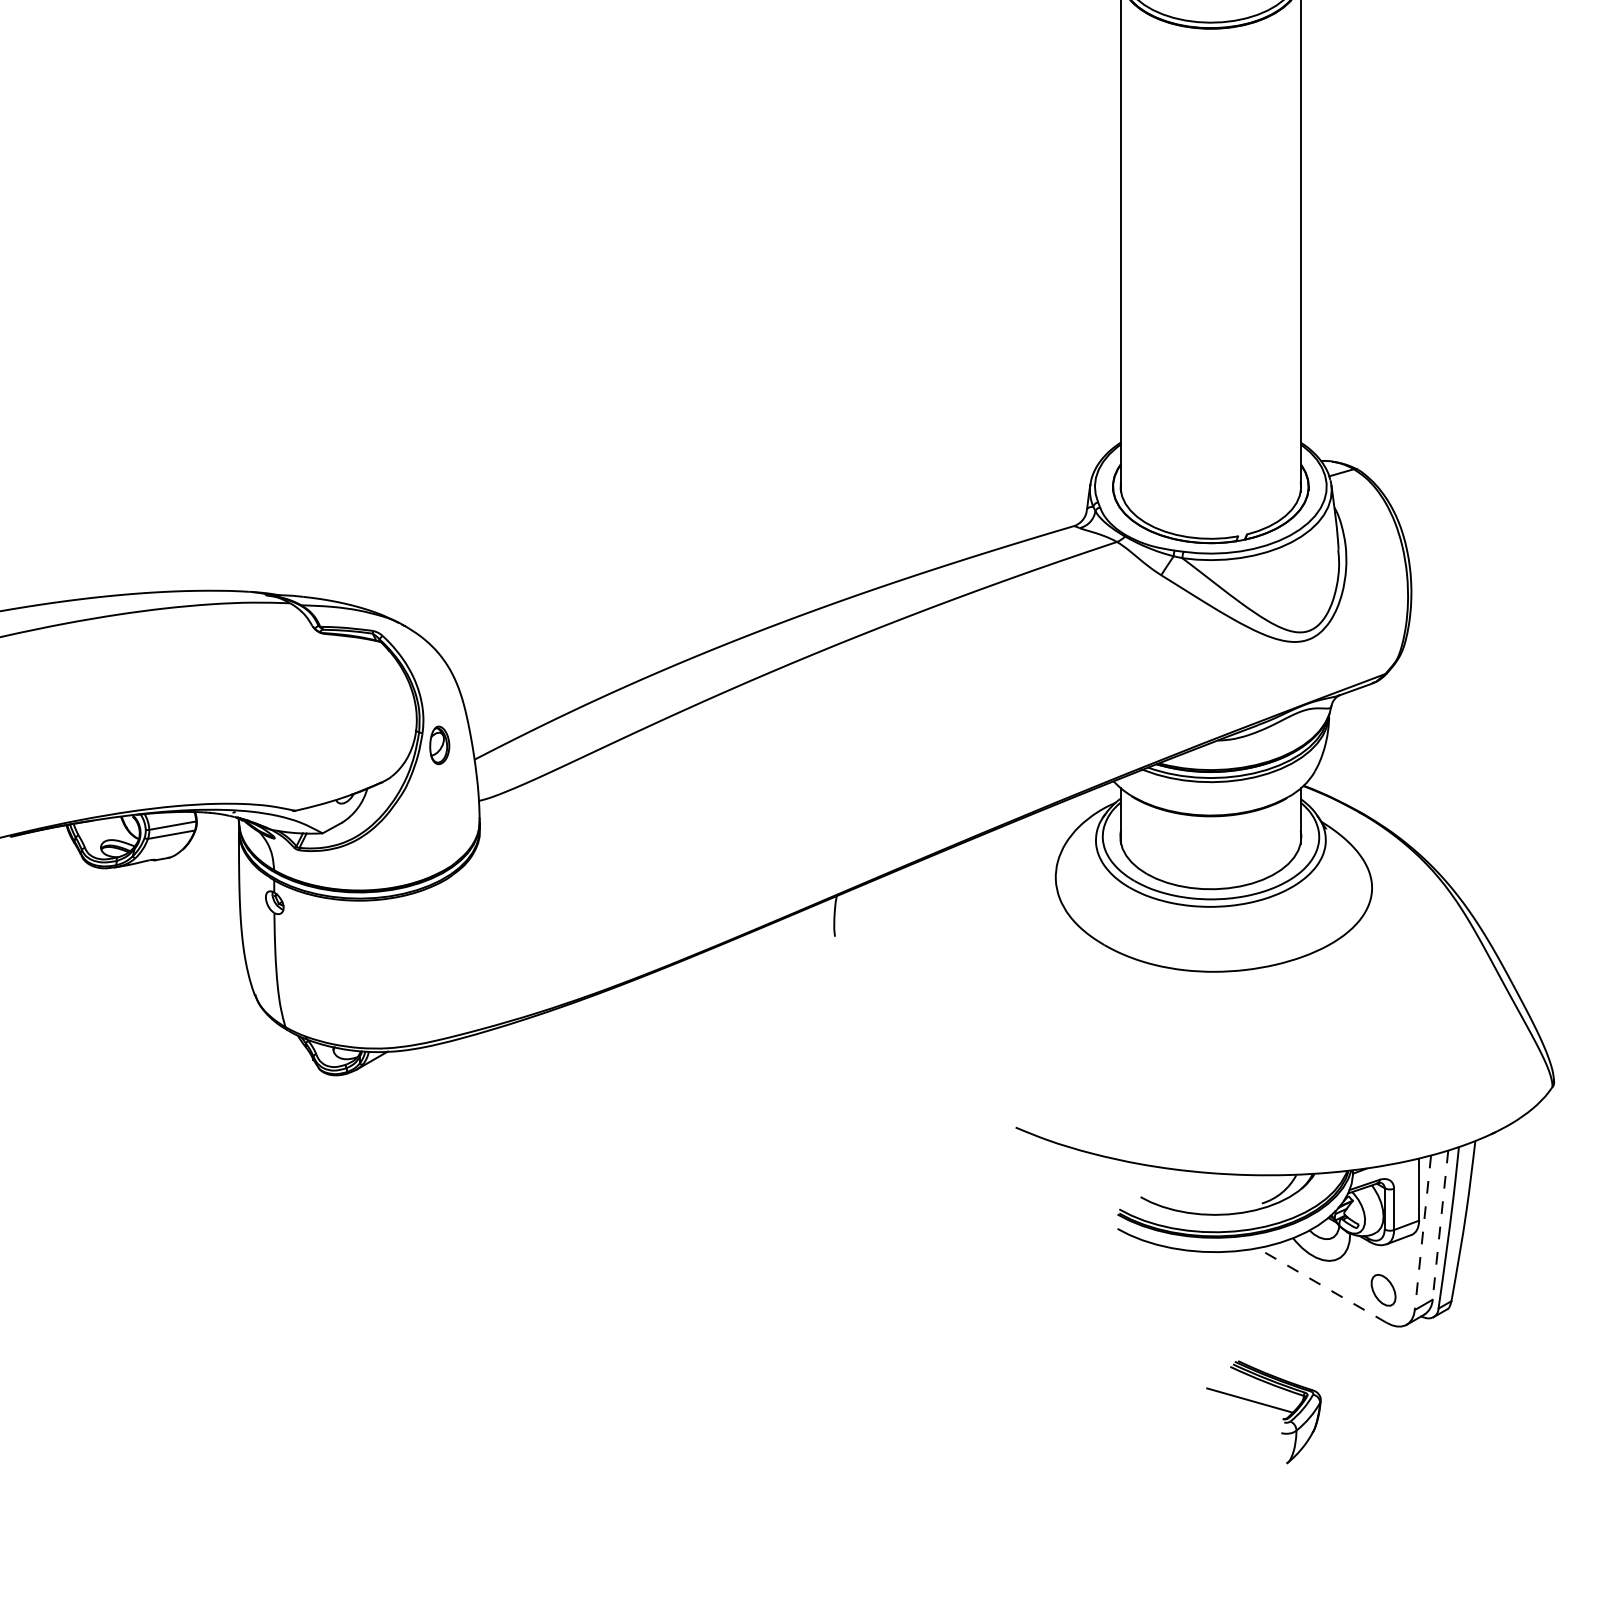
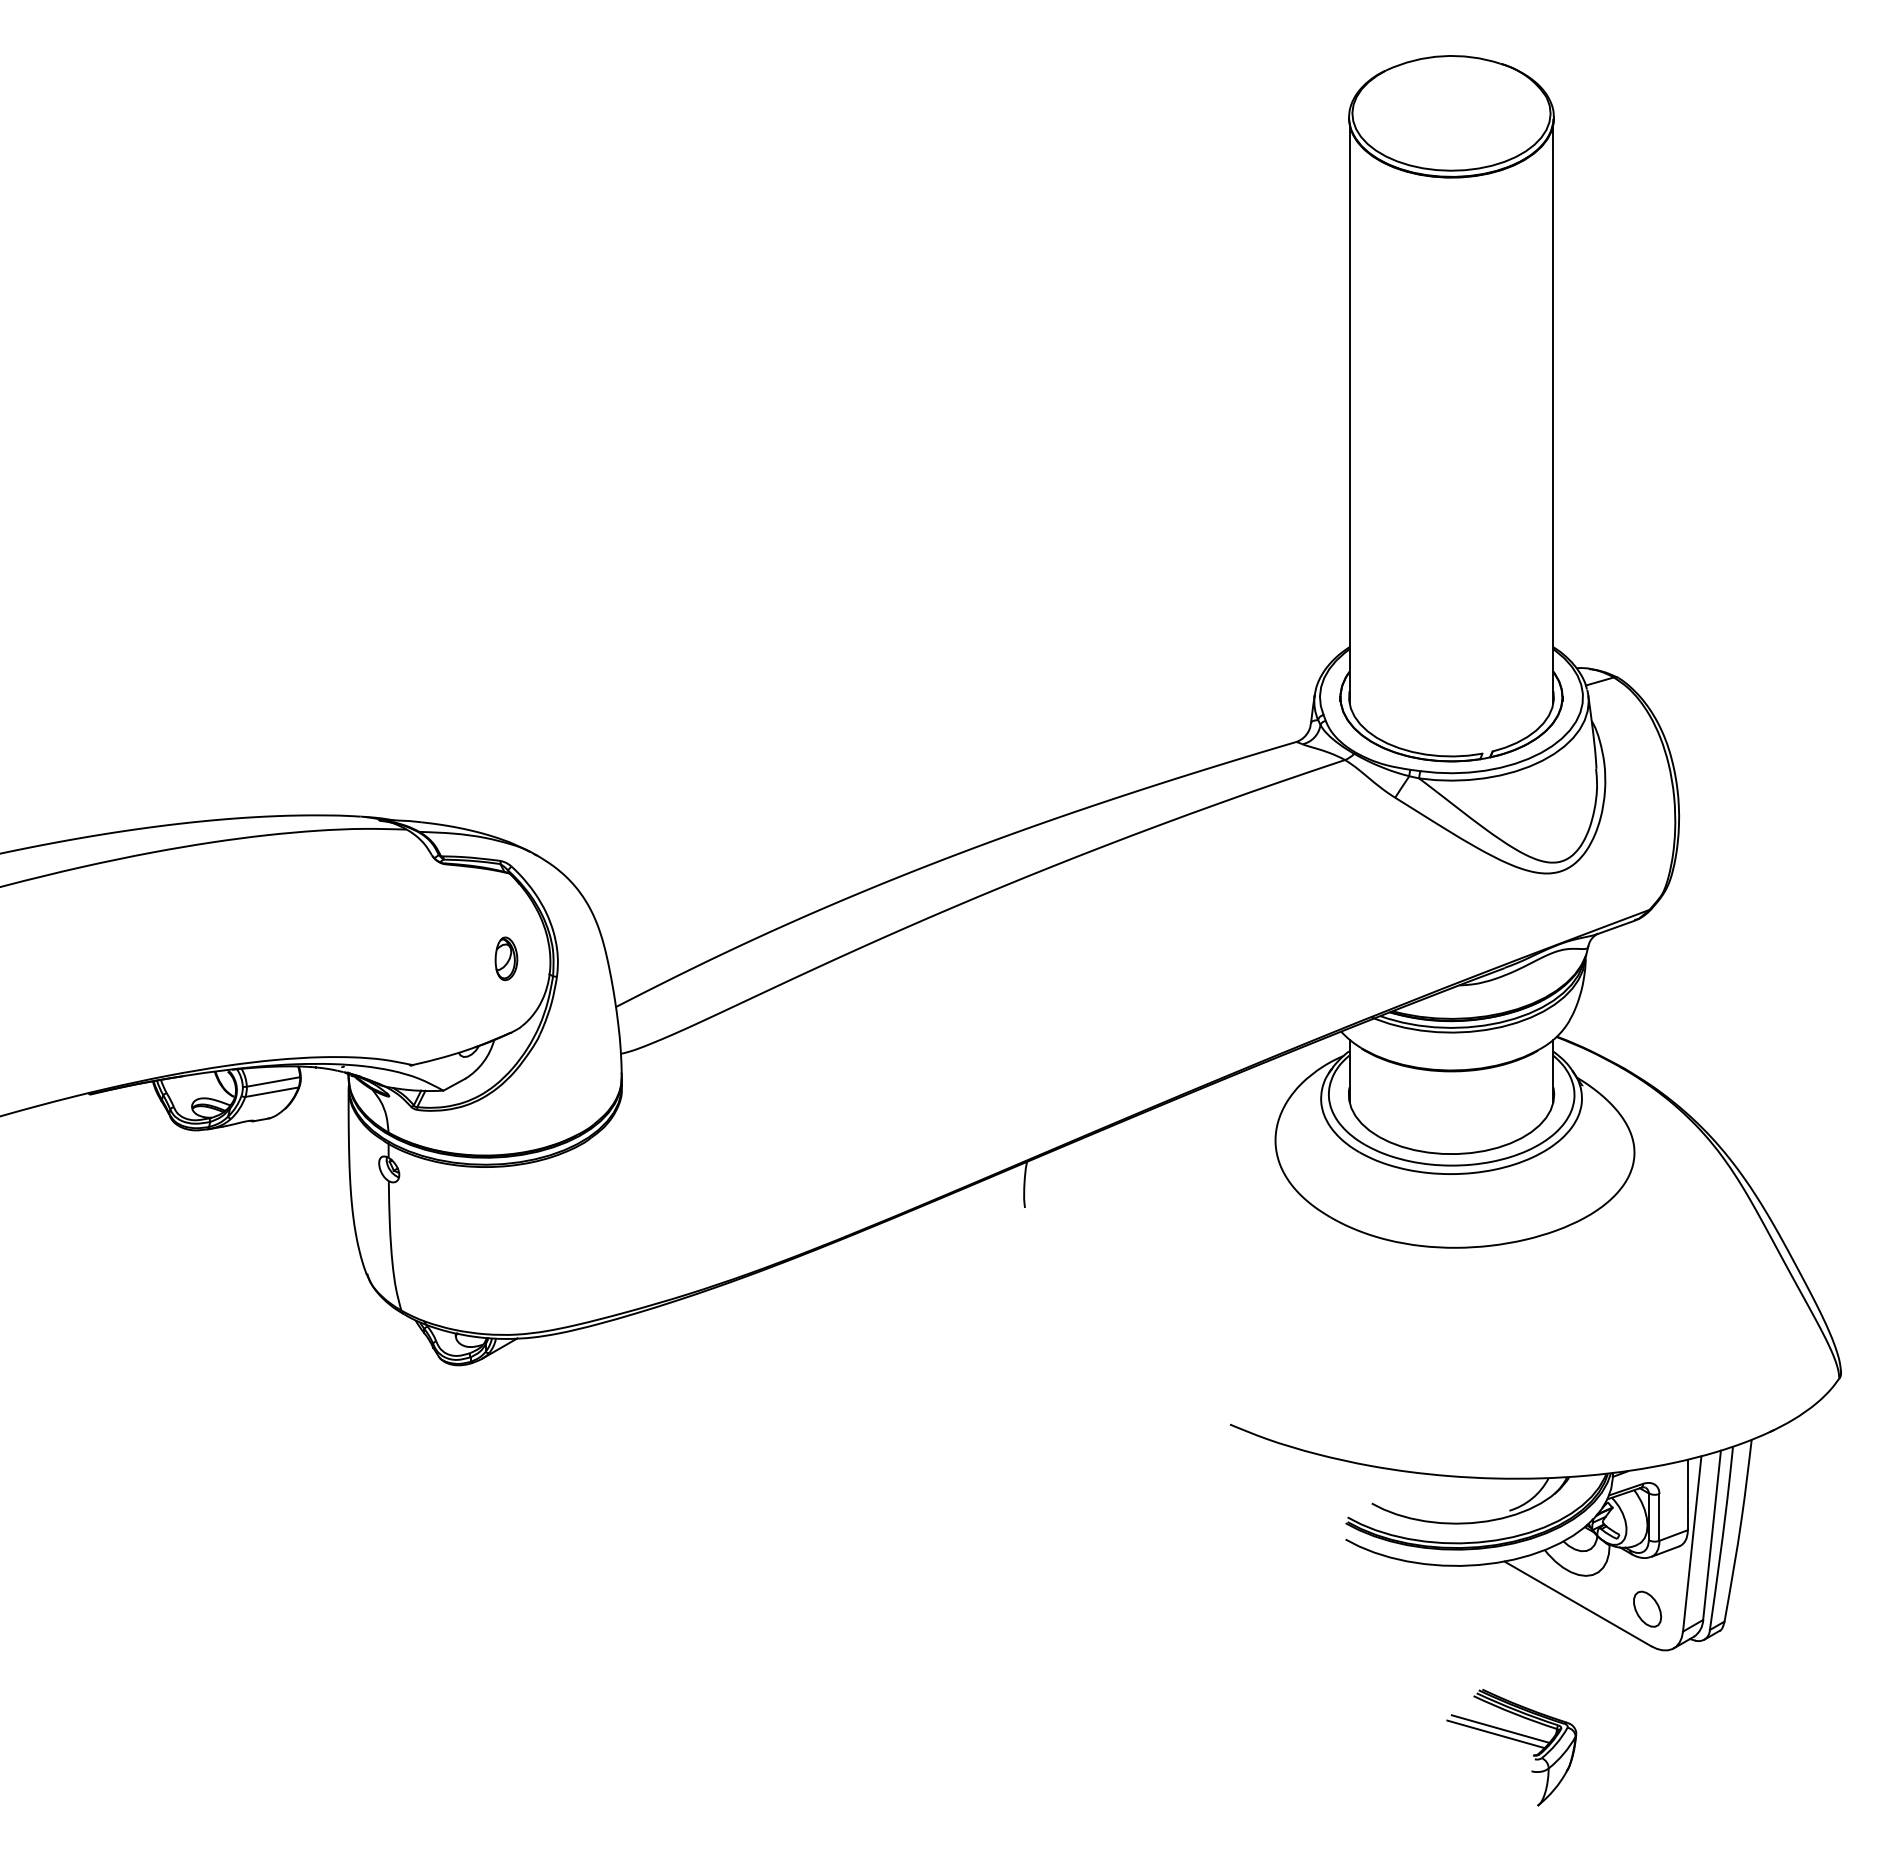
part: (439, 745) -> (506, 958), moved
line: (1439, 1225) -> (1711, 1535), dashed -> solid
line: (1423, 1233) -> (1692, 1544), dashed -> solid
line: (1321, 1285) -> (1577, 1603), dashed -> solid
line: (1254, 1395) -> (1500, 1728), added

